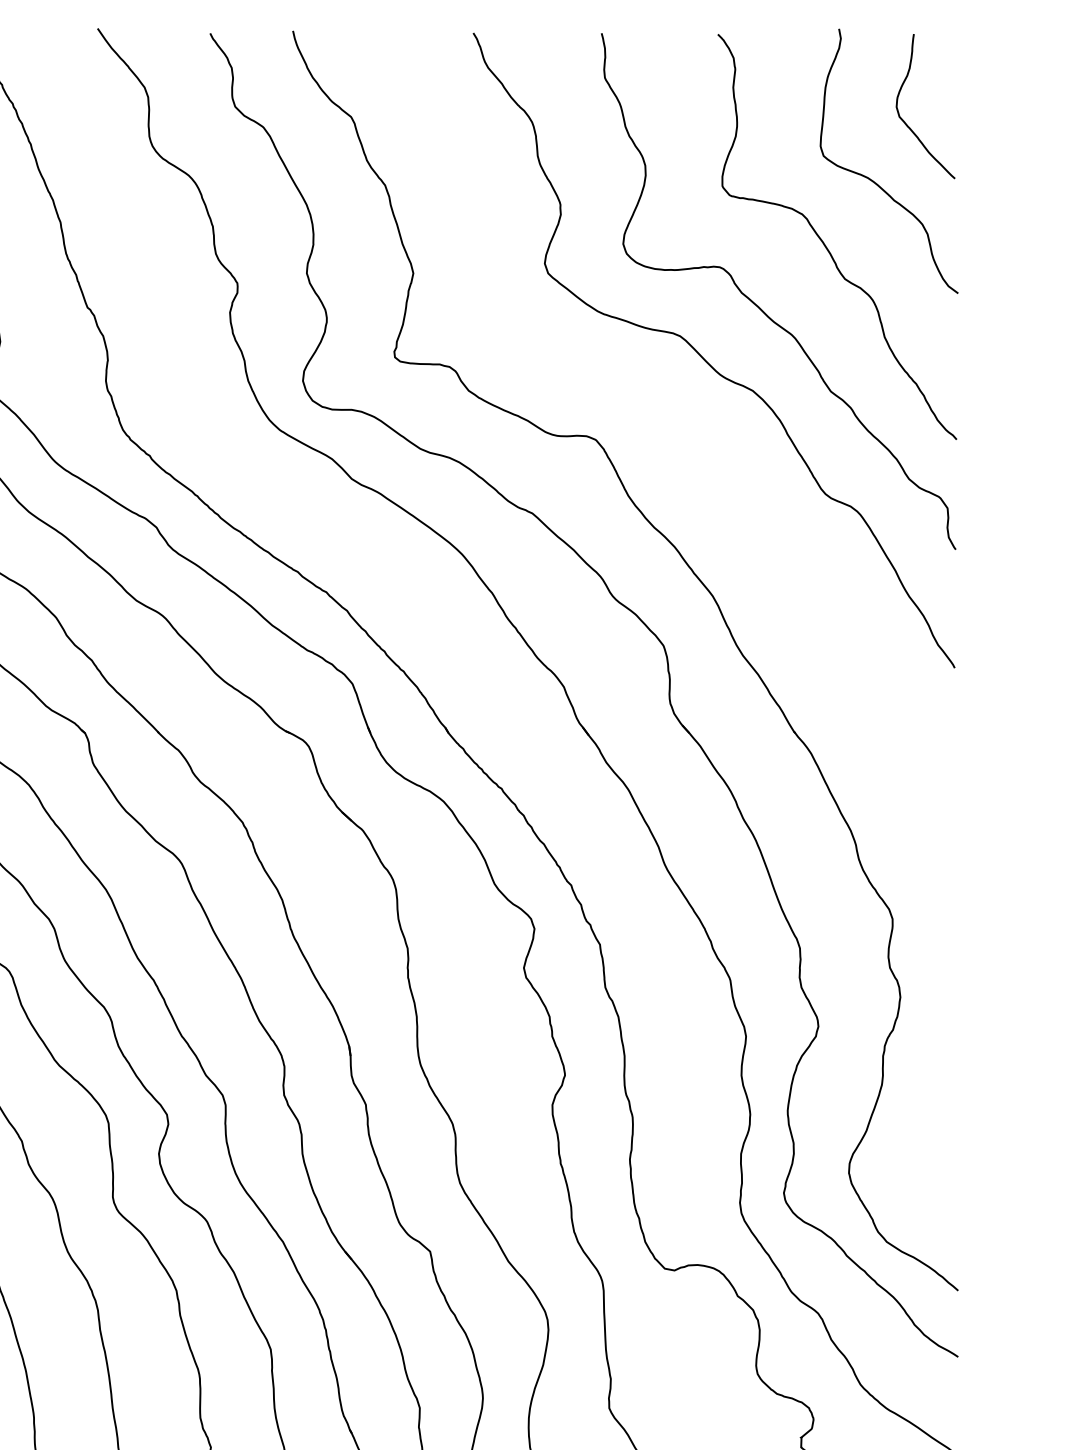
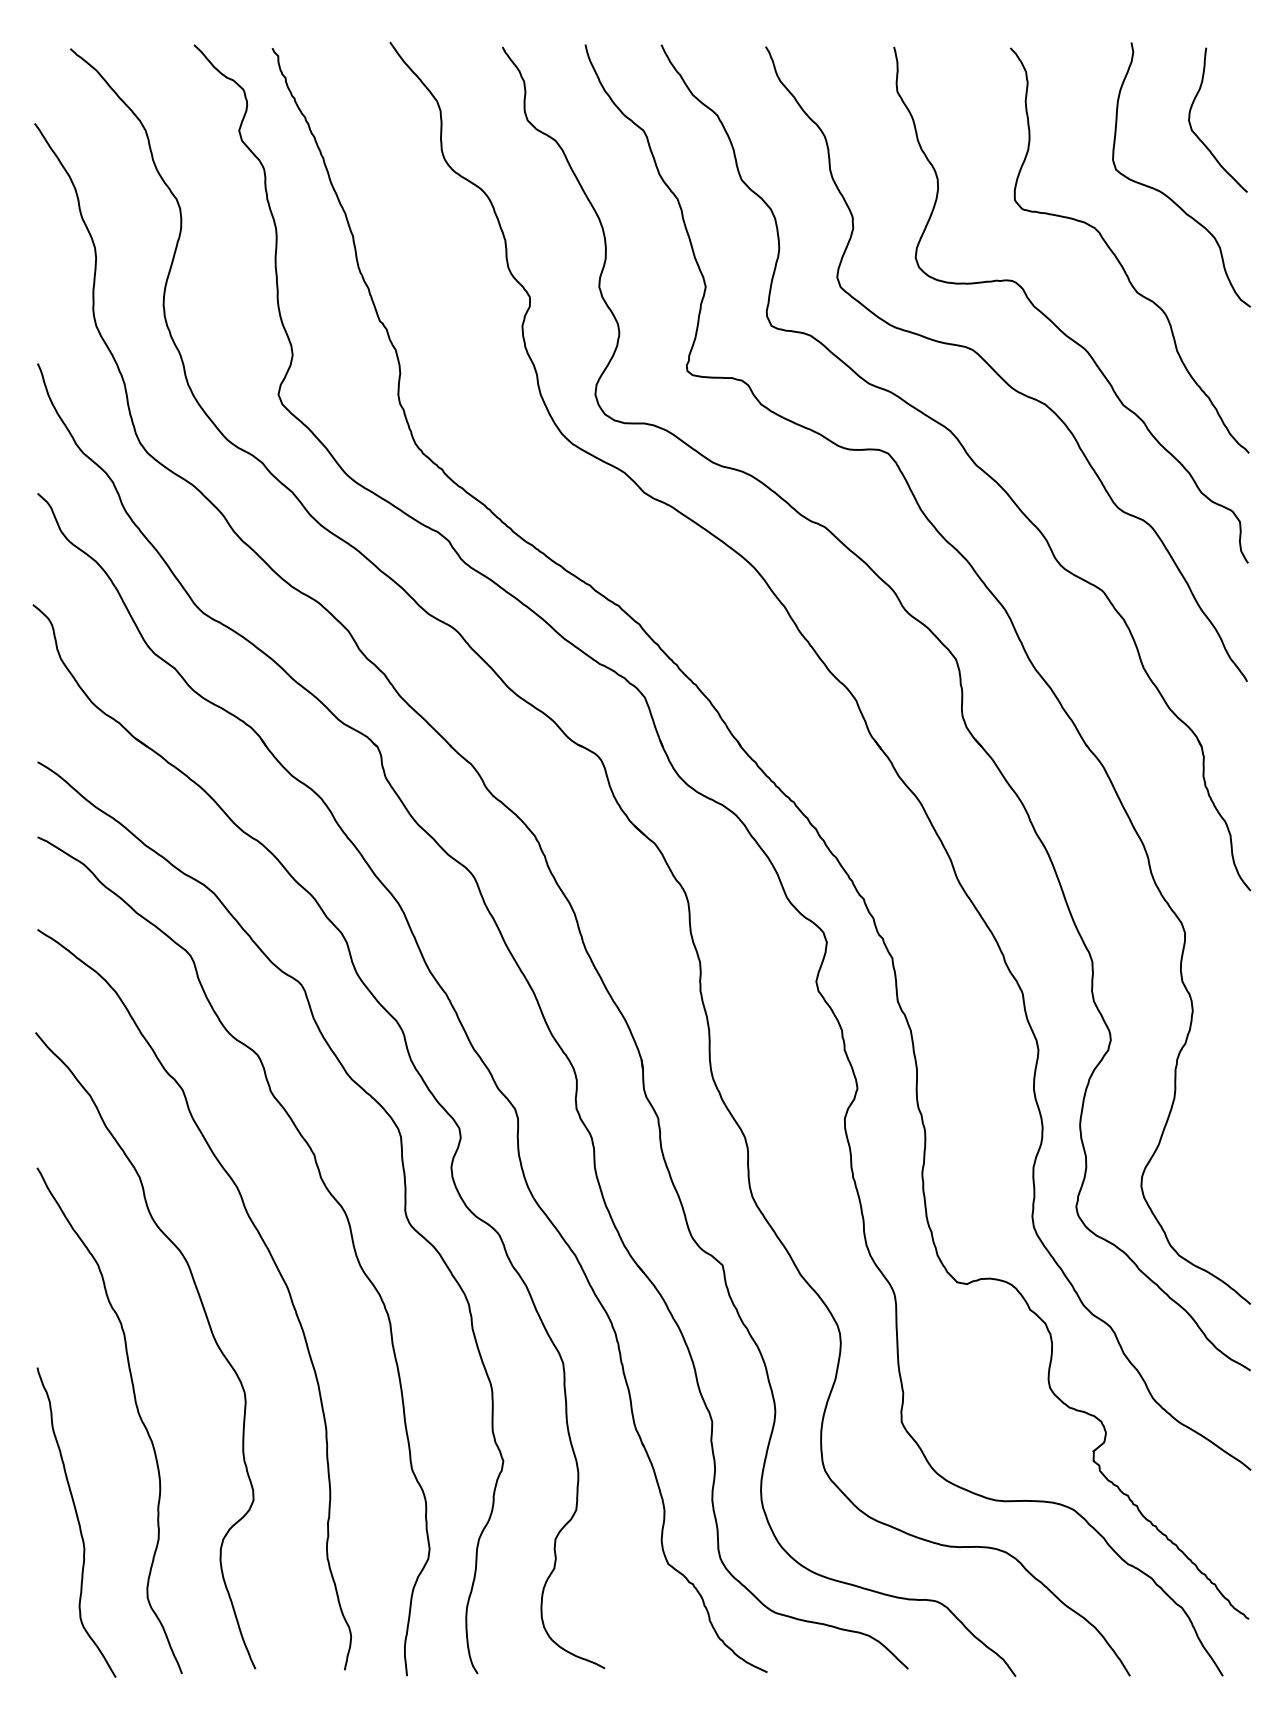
part: (676, 443) -> (968, 457), added

